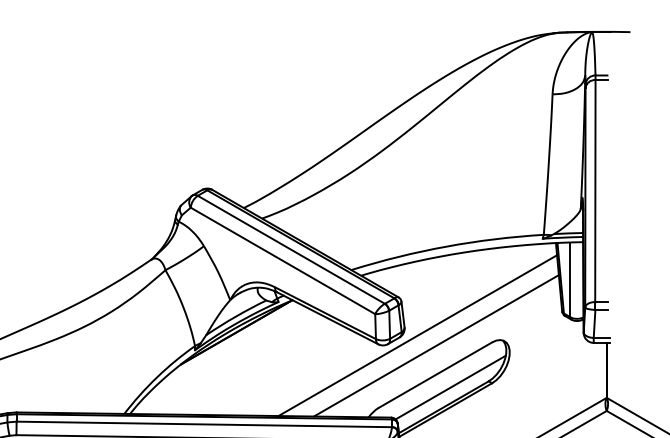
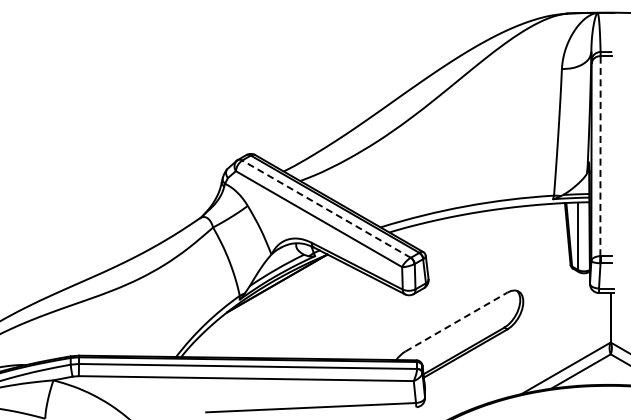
line: (595, 190) -> (600, 155), solid -> dashed
line: (291, 249) -> (326, 208), solid -> dashed
line: (417, 335) -> (440, 286), removed
line: (435, 345) -> (456, 295), removed
line: (435, 375) -> (456, 322), solid -> dashed
line: (449, 387) -> (469, 333), removed

